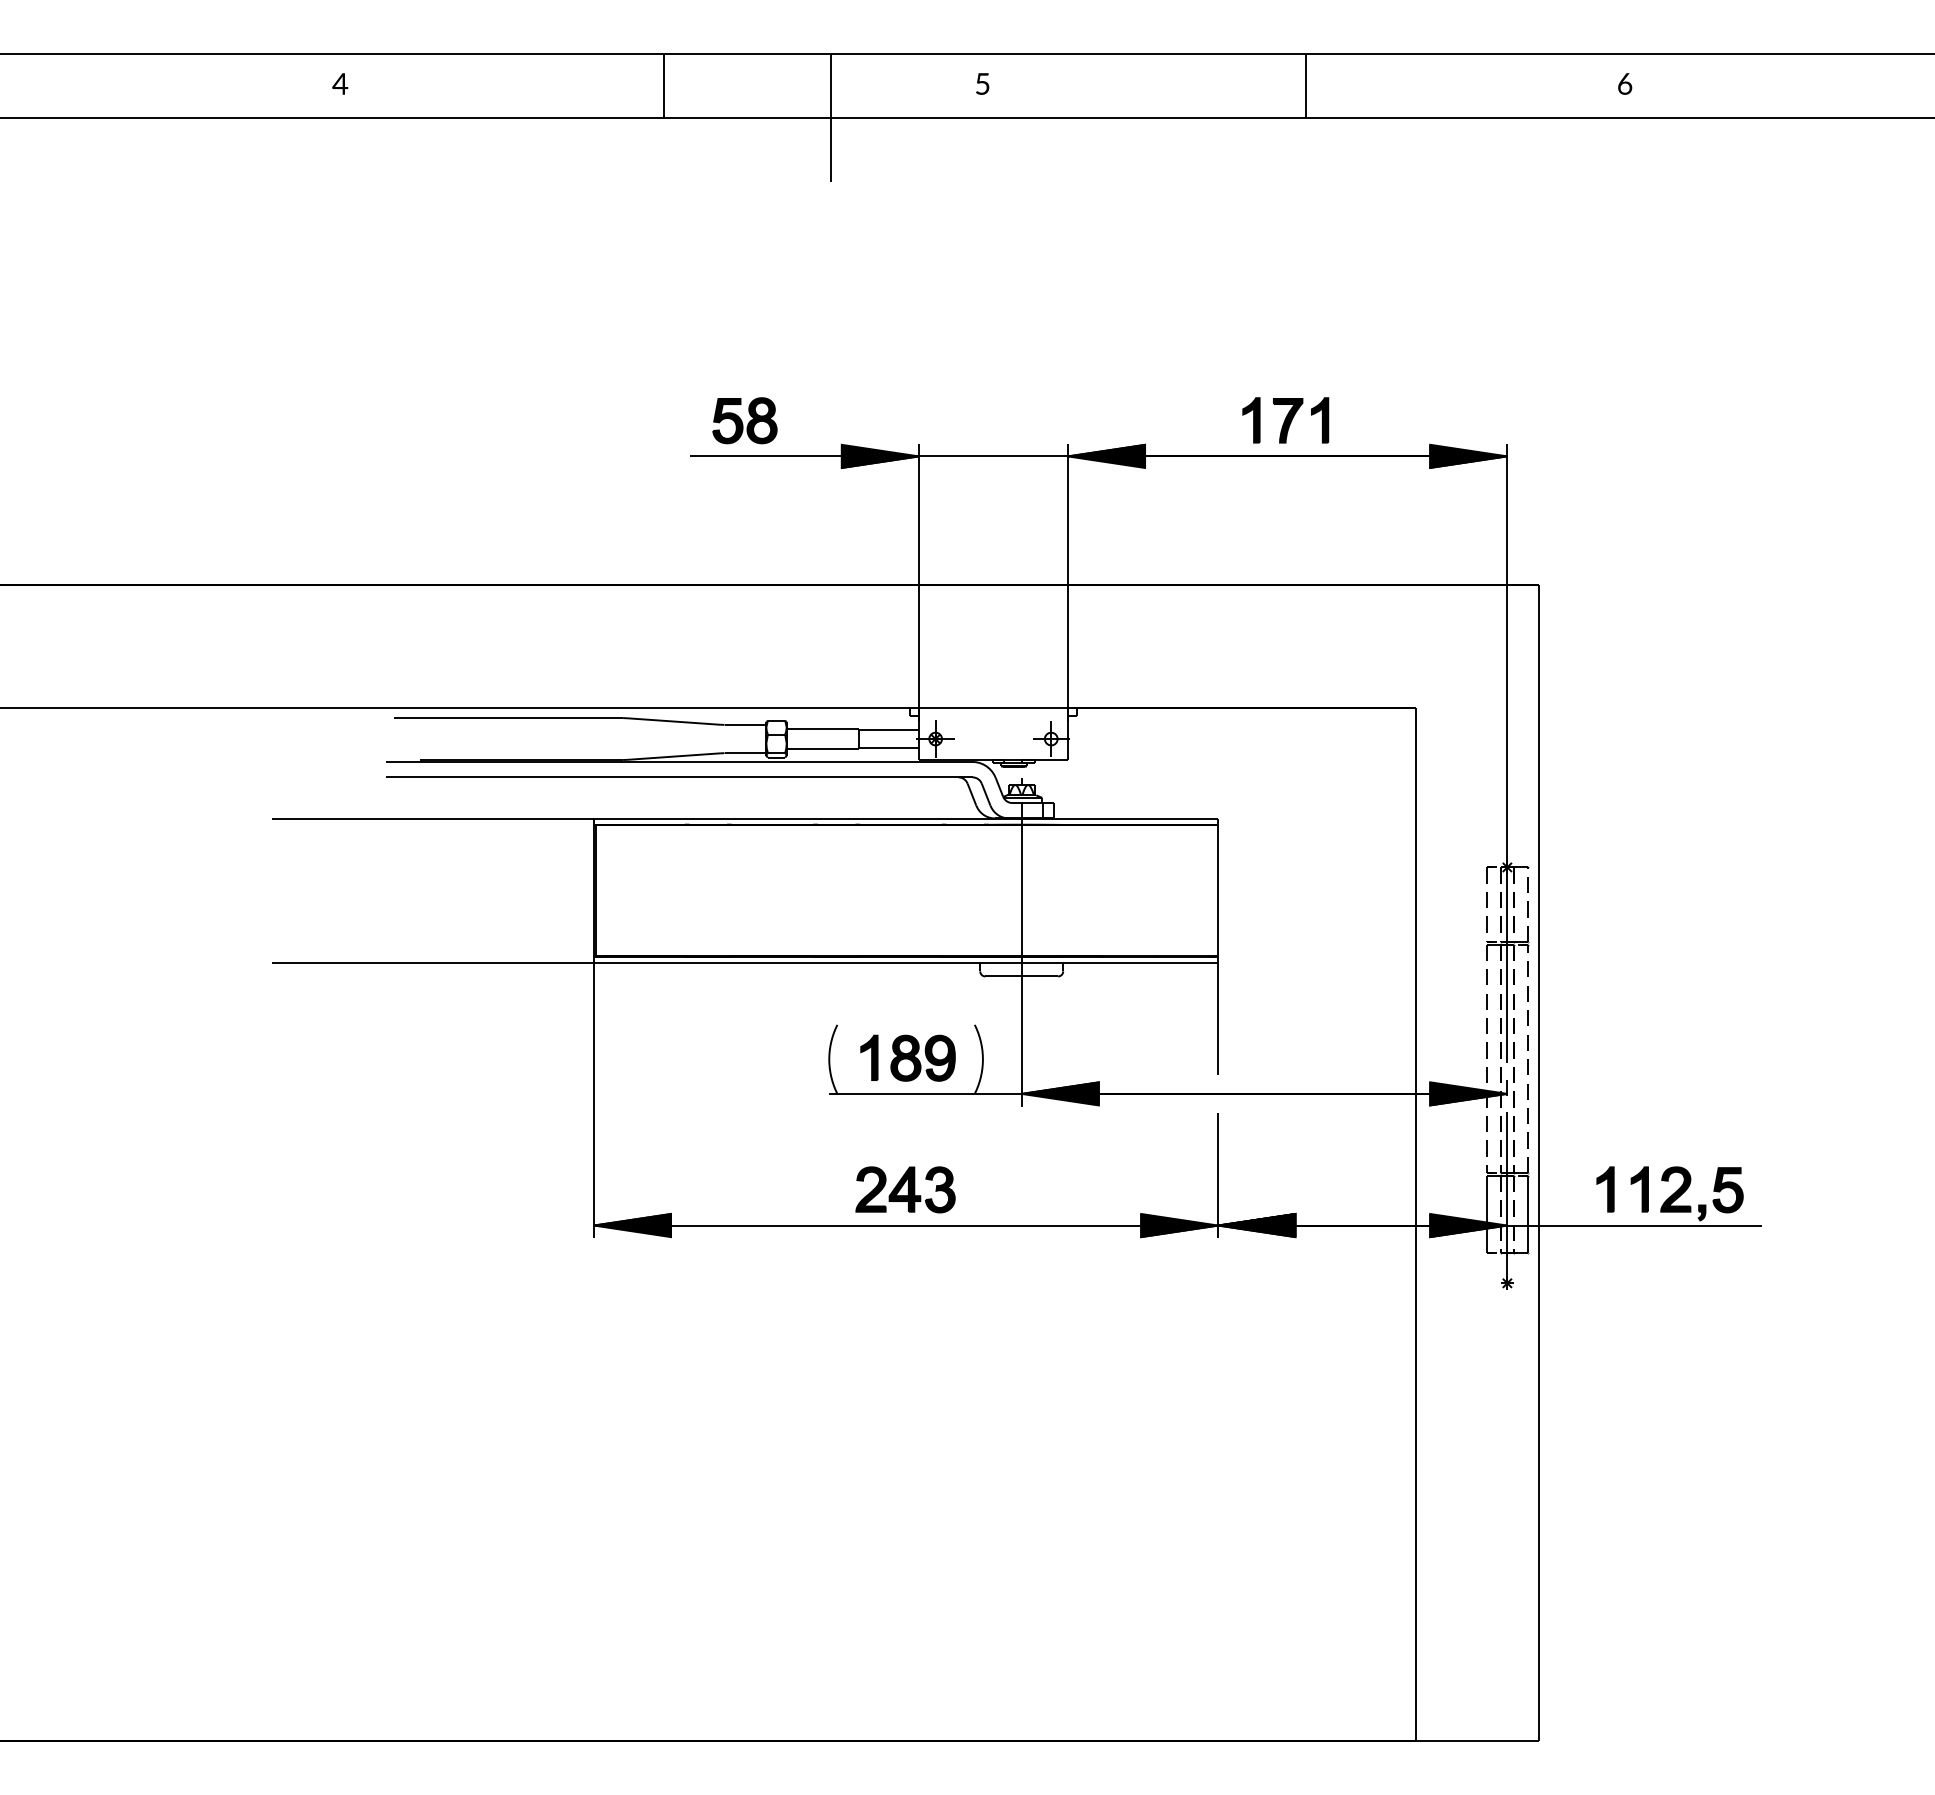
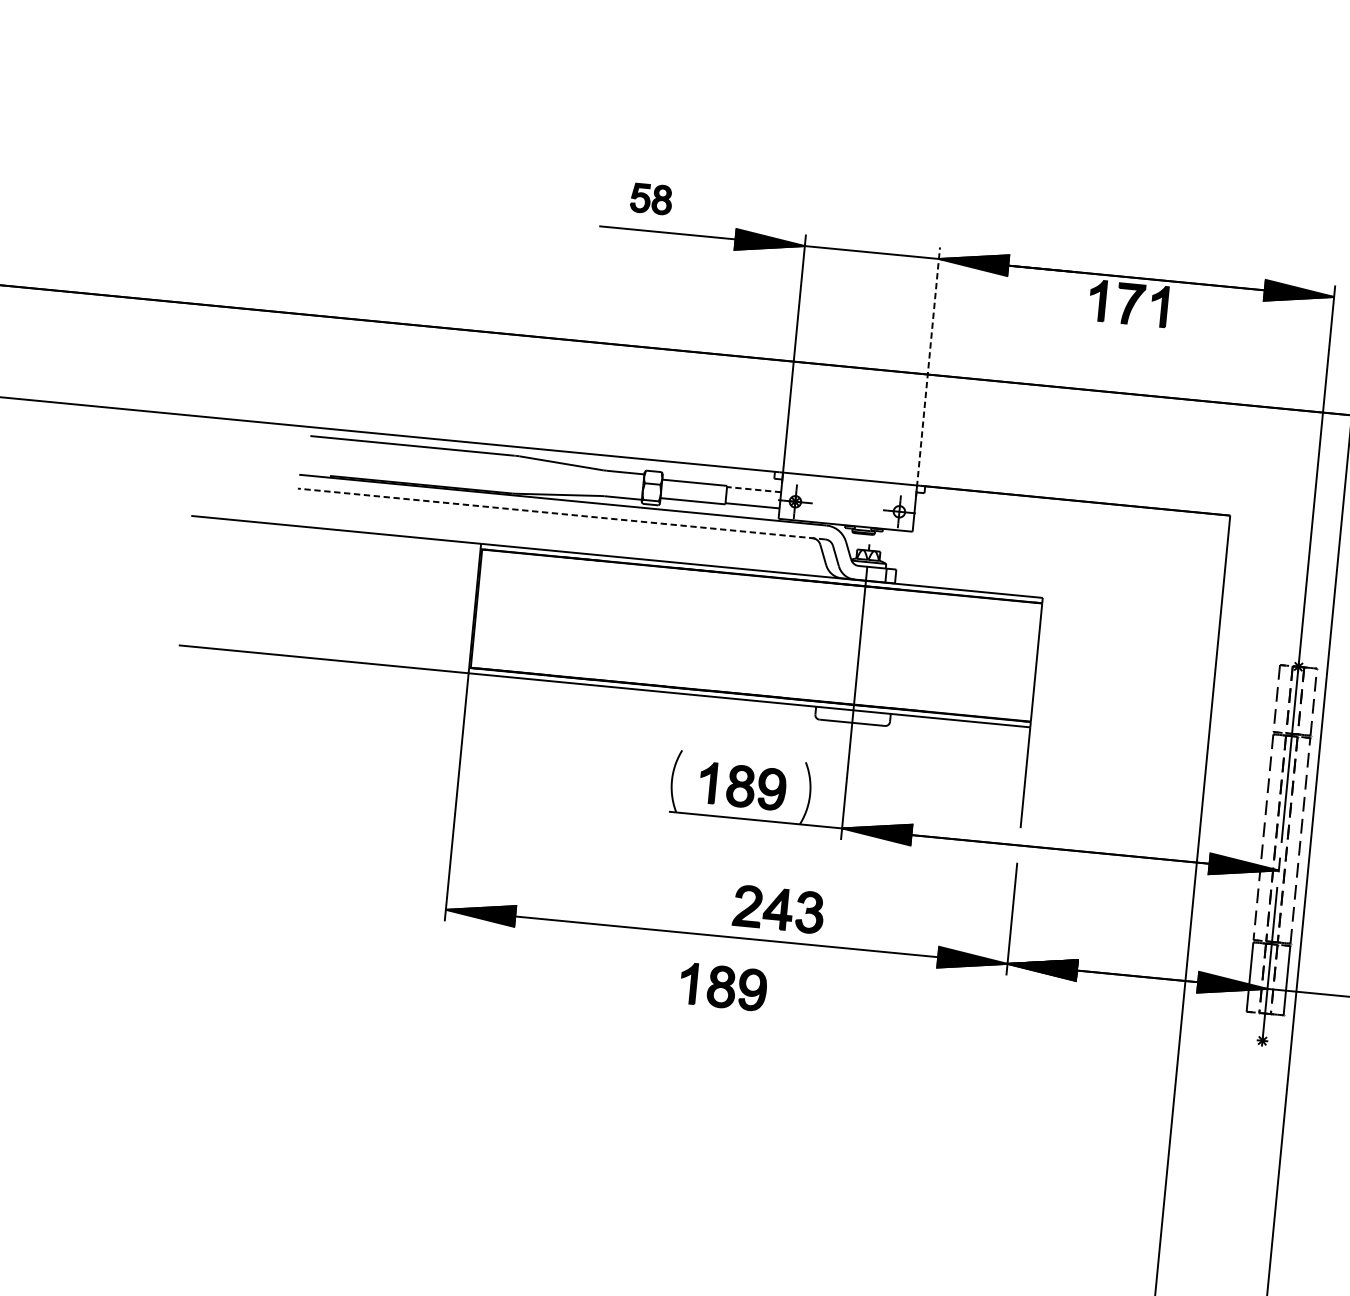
part: (744, 420) -> (651, 198), size x0.7
part: (1285, 420) -> (1128, 303), moved
line: (1067, 582) -> (927, 372), solid -> dashed
line: (888, 730) -> (753, 489), solid -> dashed
line: (678, 777) -> (560, 514), solid -> dashed
part: (905, 1189) -> (778, 909), moved
part: (907, 1280) -> (723, 986), added

